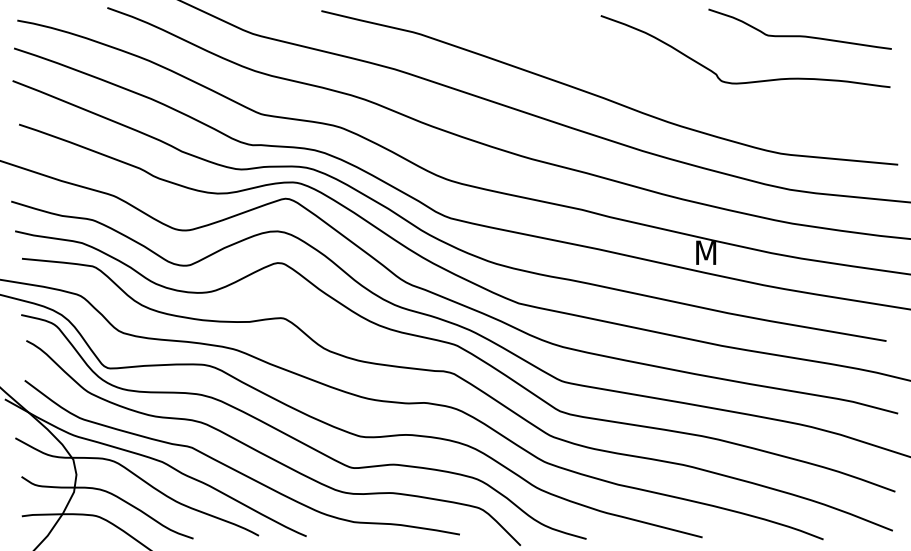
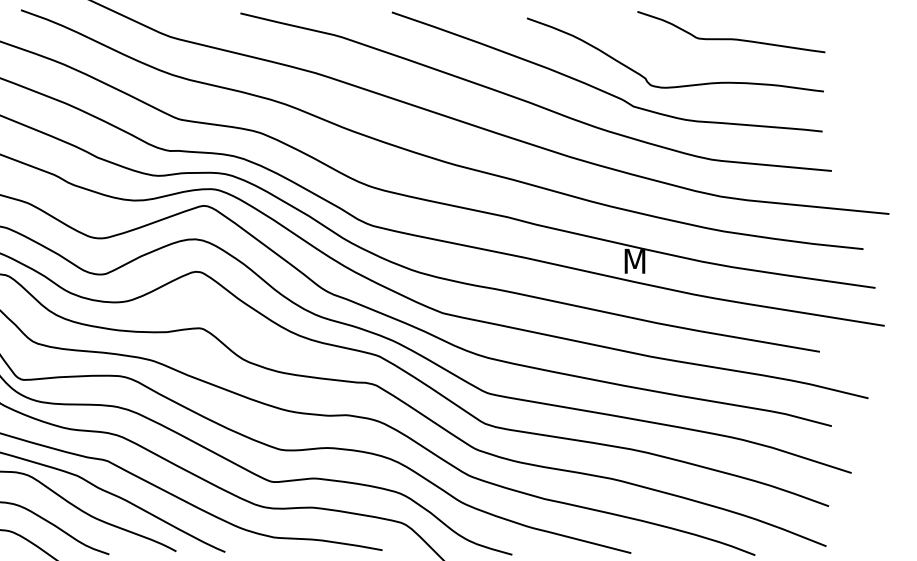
curve: (672, 84) -> (600, 88), added

